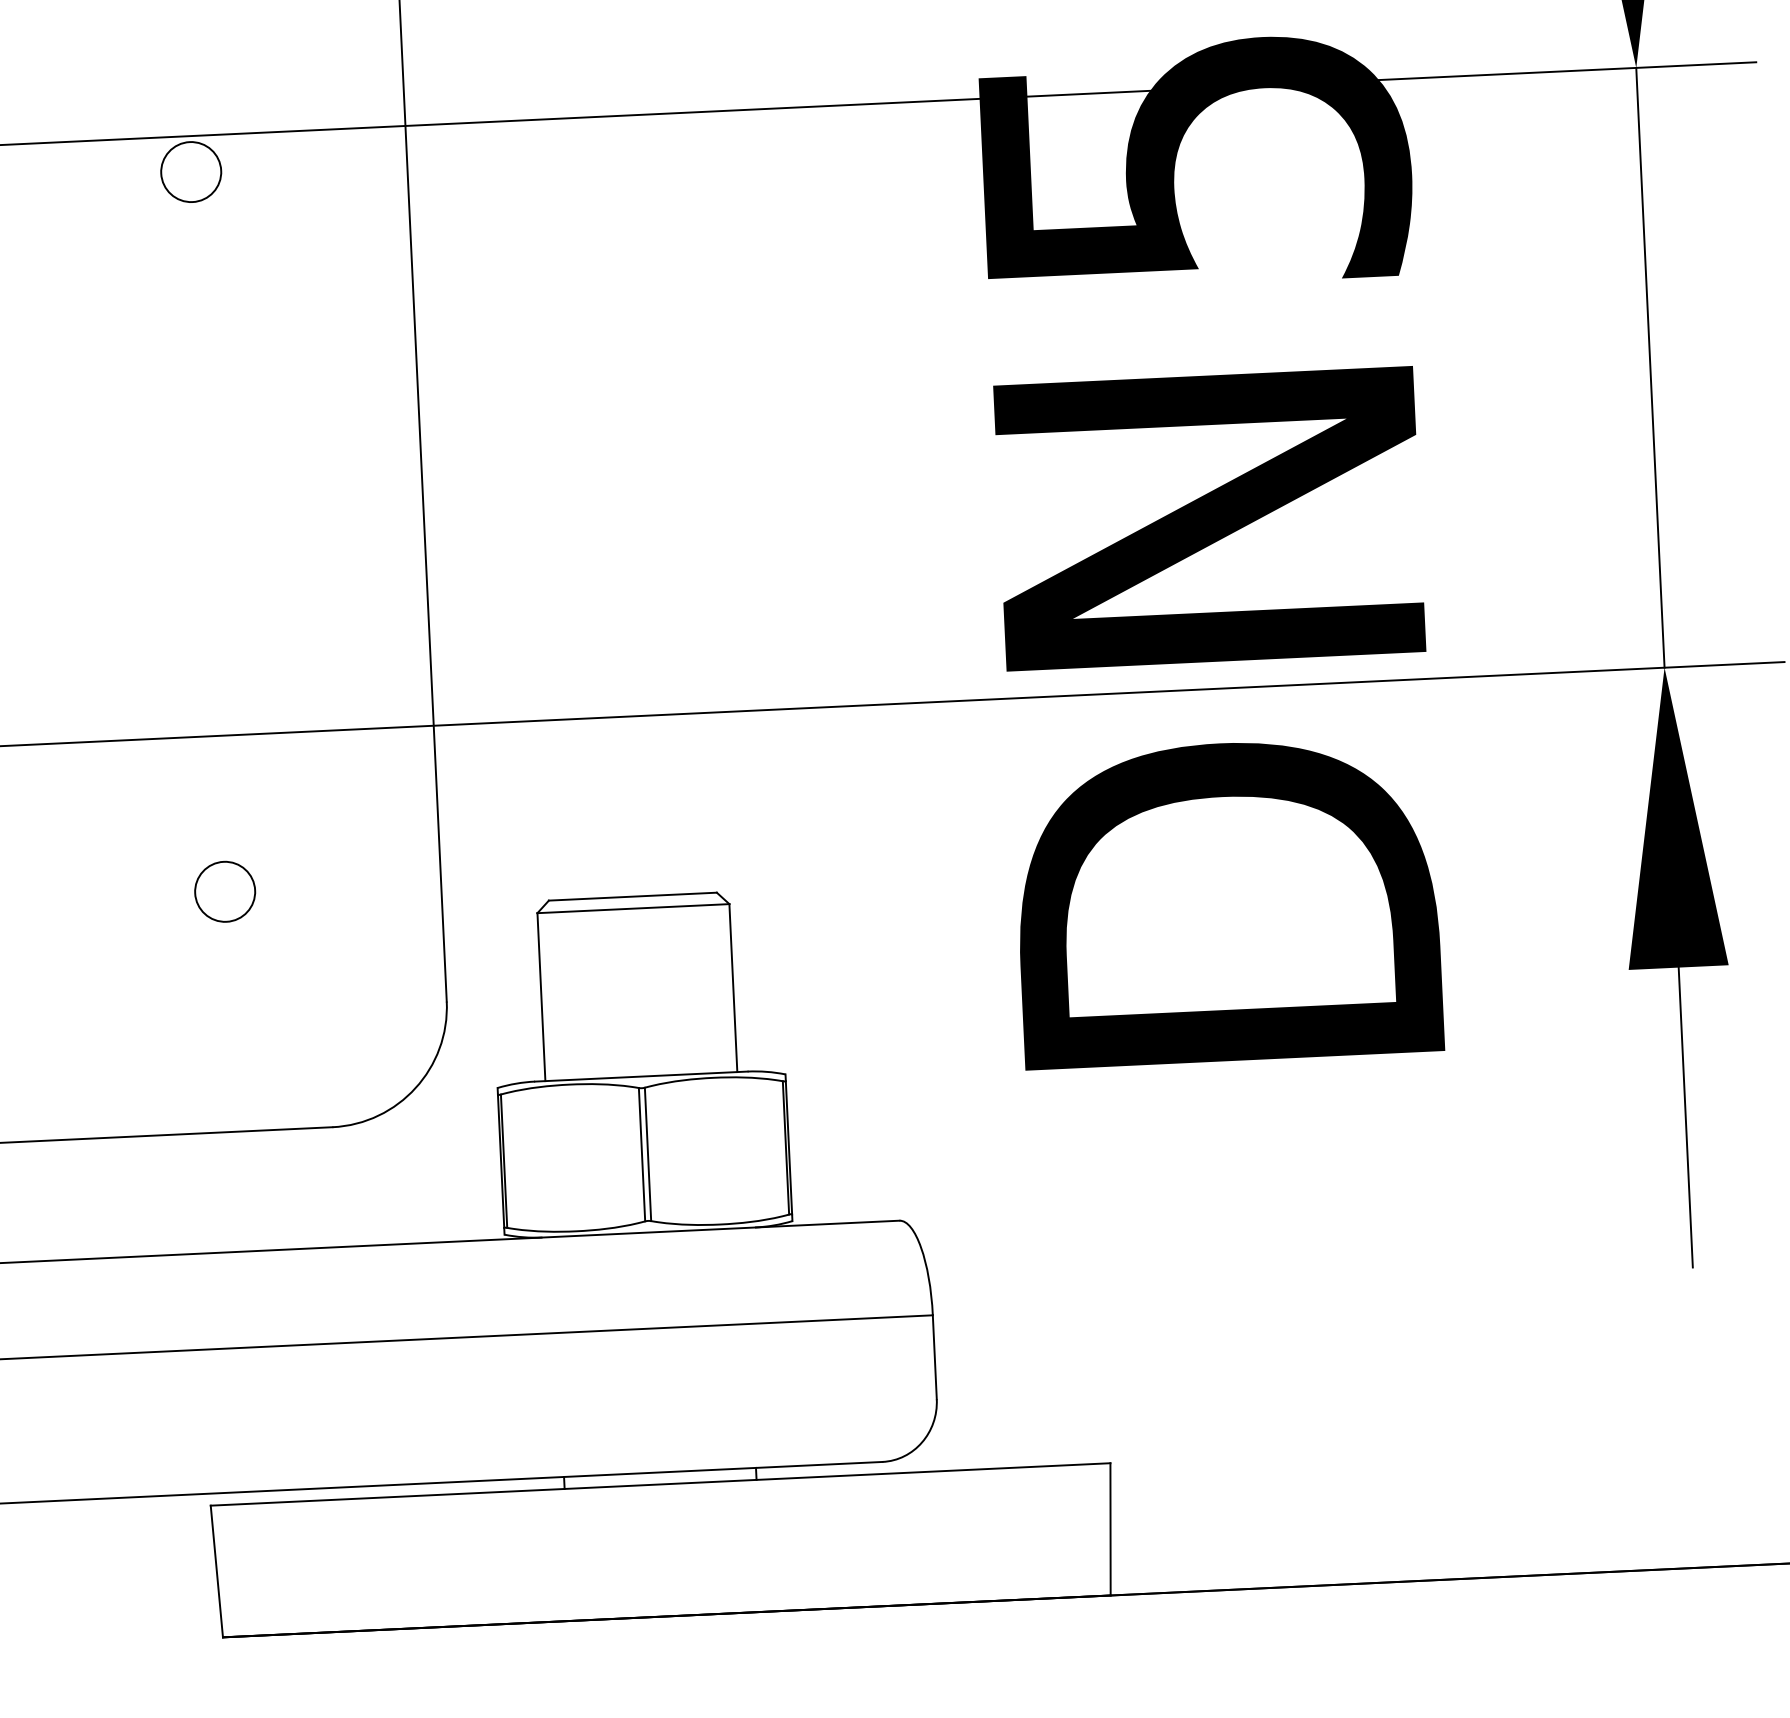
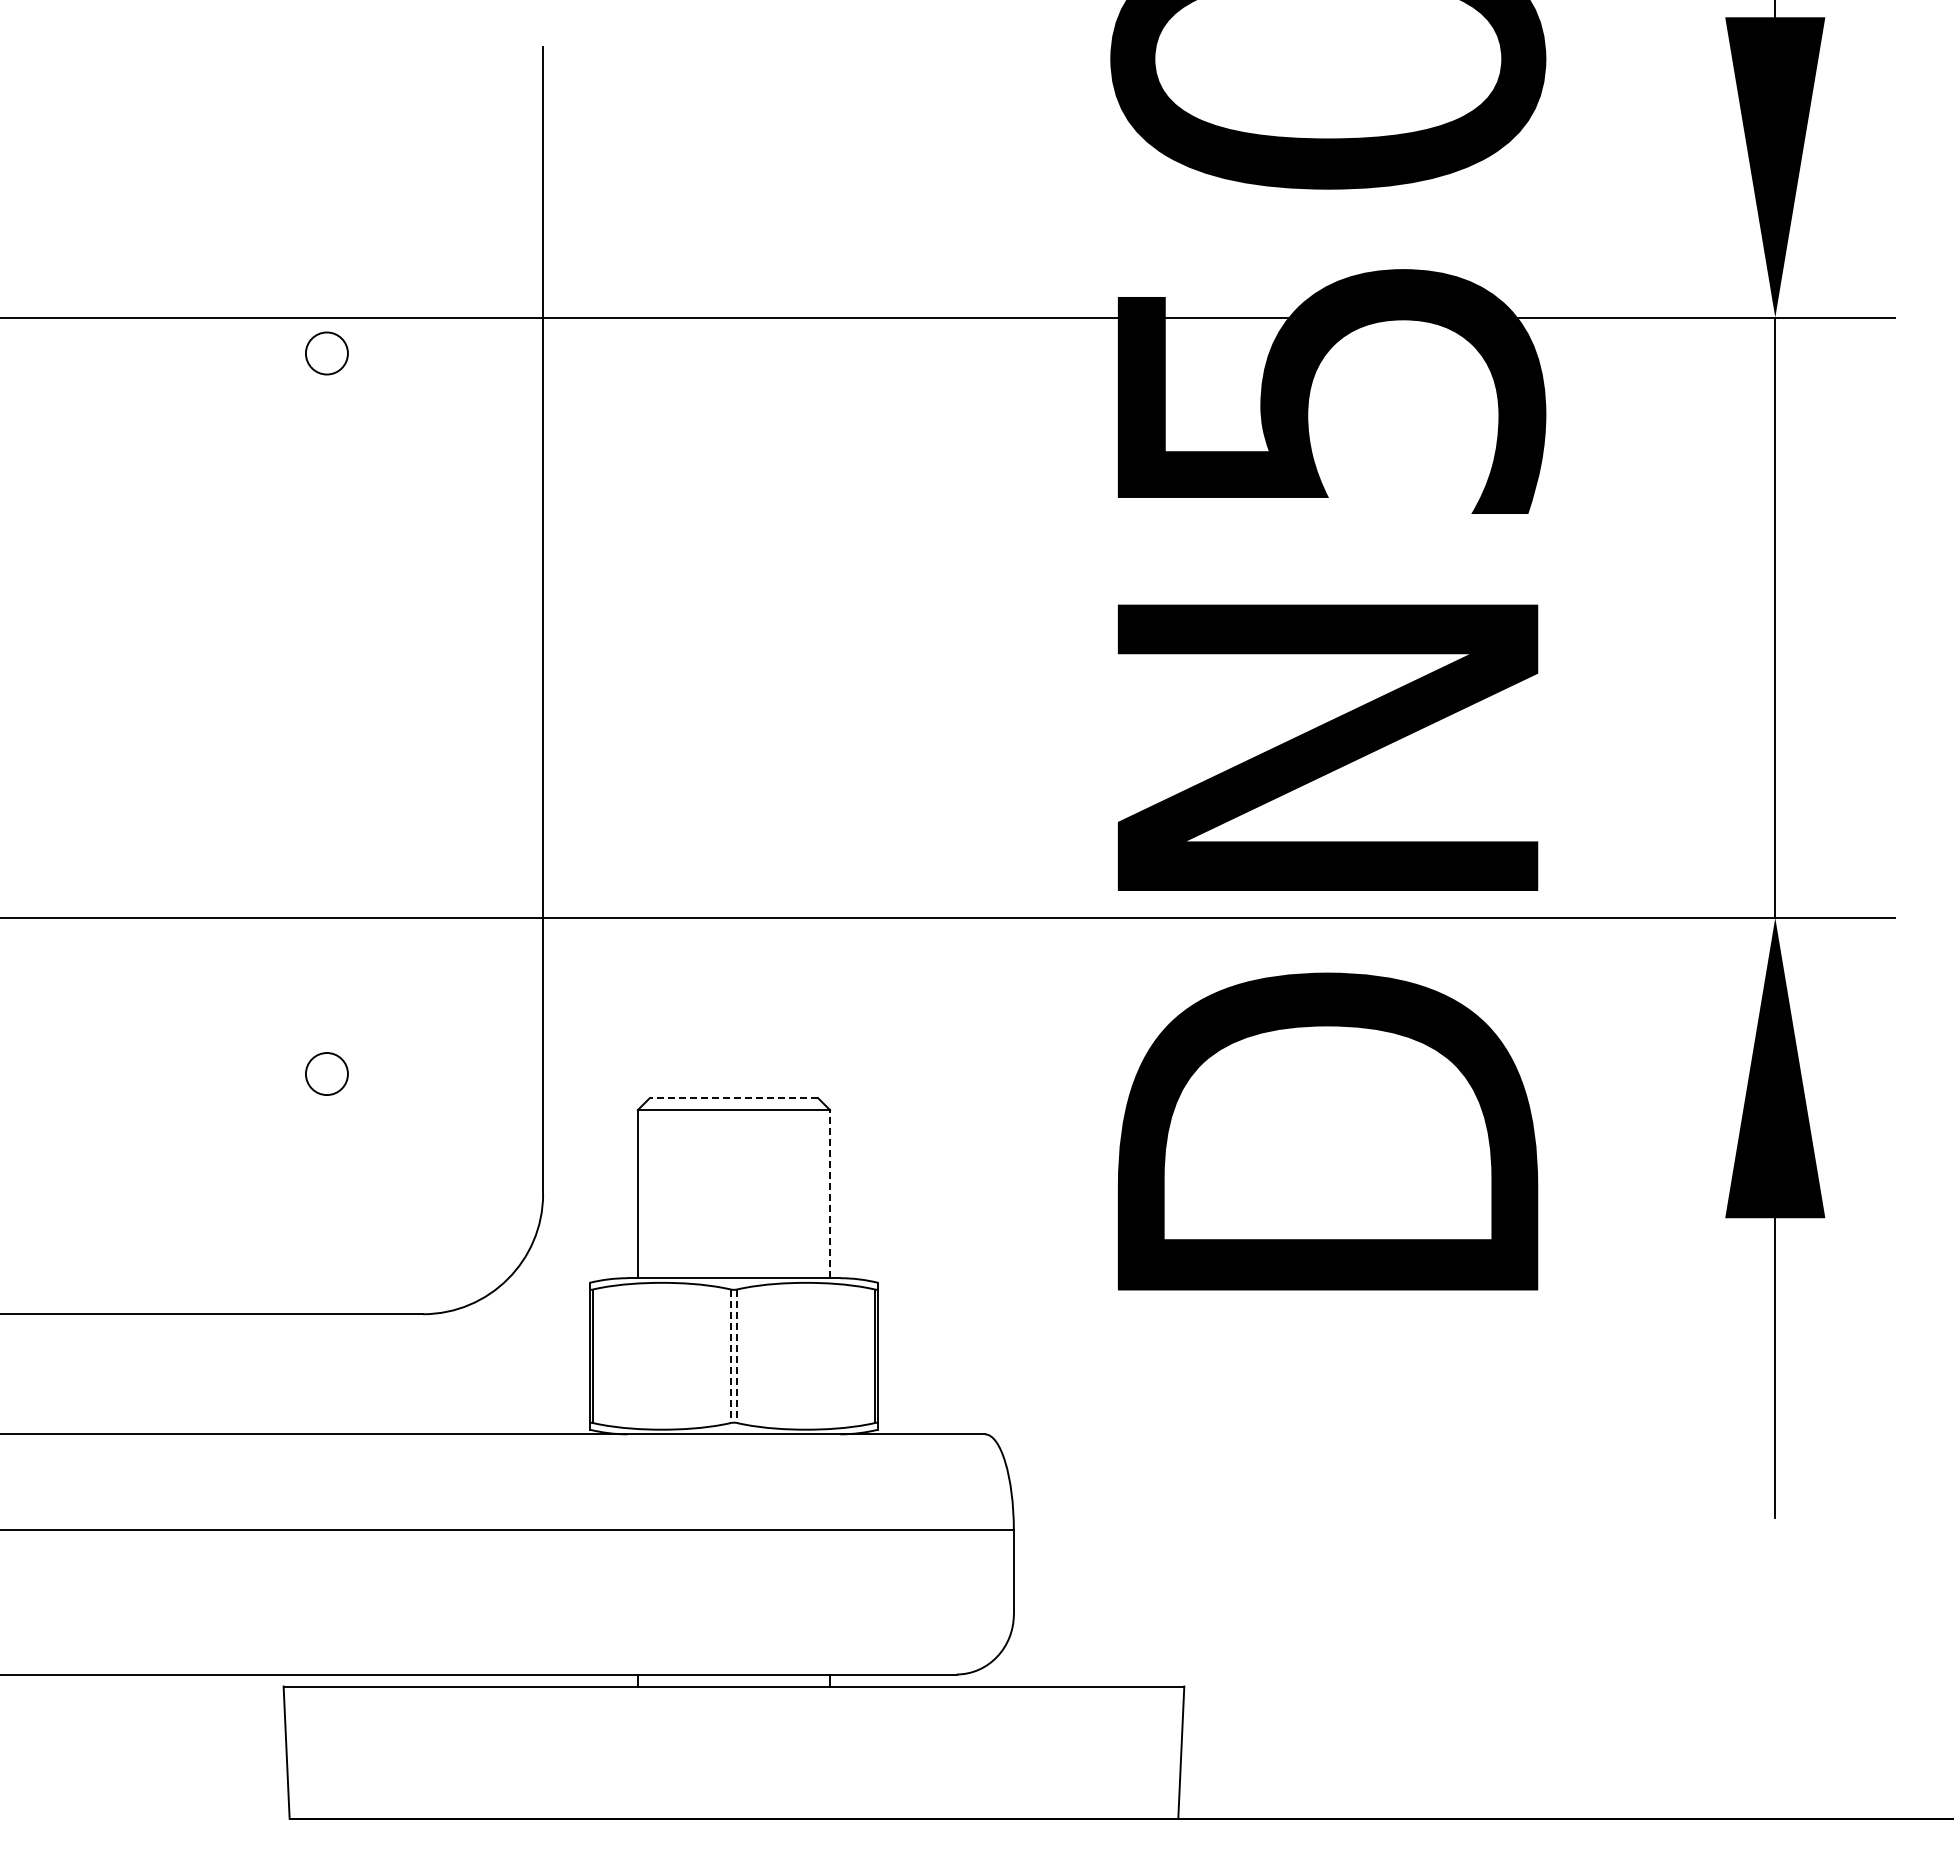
circle: (190, 172) -> (326, 353), size x0.7
circle: (224, 891) -> (326, 1073), size x0.7
line: (632, 897) -> (733, 1098), solid -> dashed
line: (733, 987) -> (830, 1193), solid -> dashed
line: (641, 1154) -> (730, 1356), solid -> dashed
line: (647, 1154) -> (736, 1356), solid -> dashed

